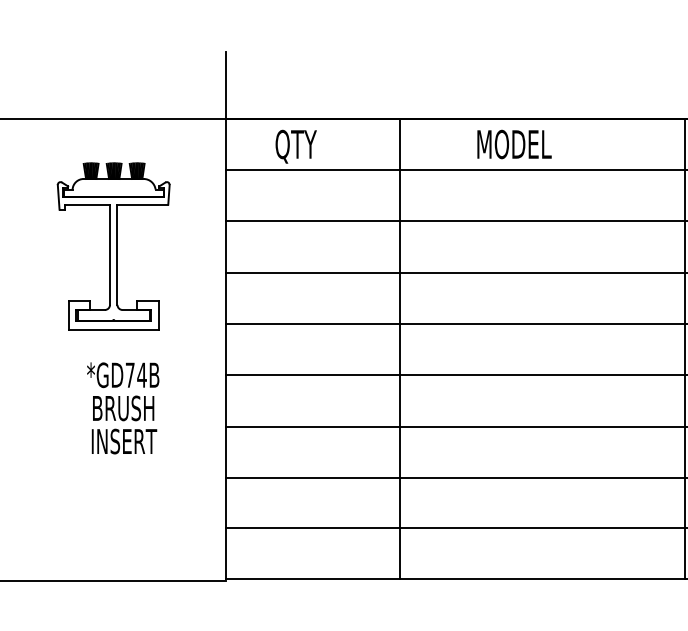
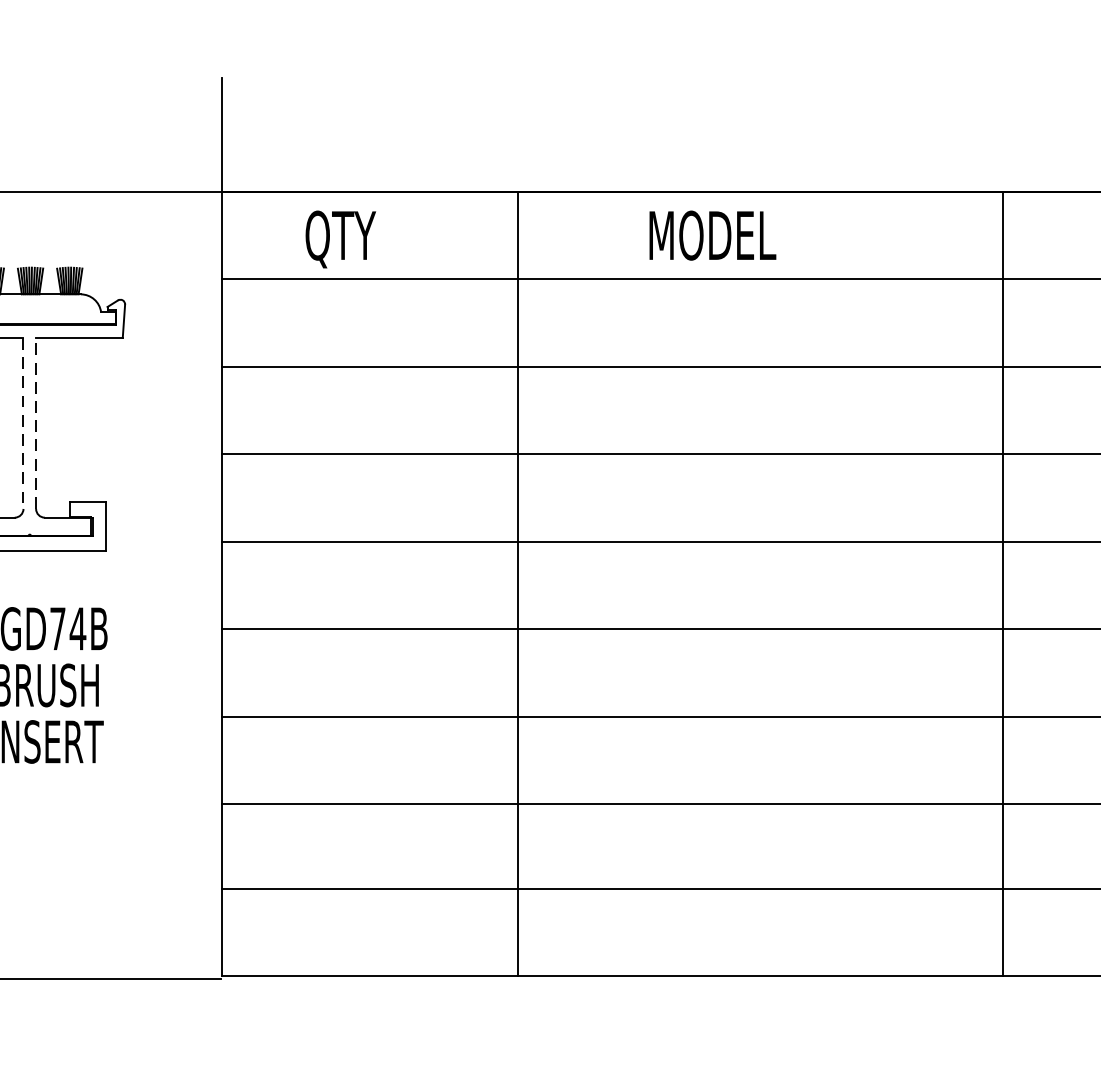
line: (117, 254) -> (36, 423), solid -> dashed
line: (110, 255) -> (24, 424), solid -> dashed

